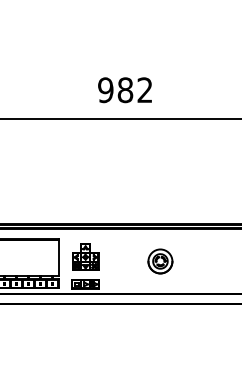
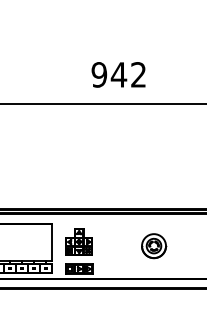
text: (125, 90) -> (119, 75), 982 -> 942

